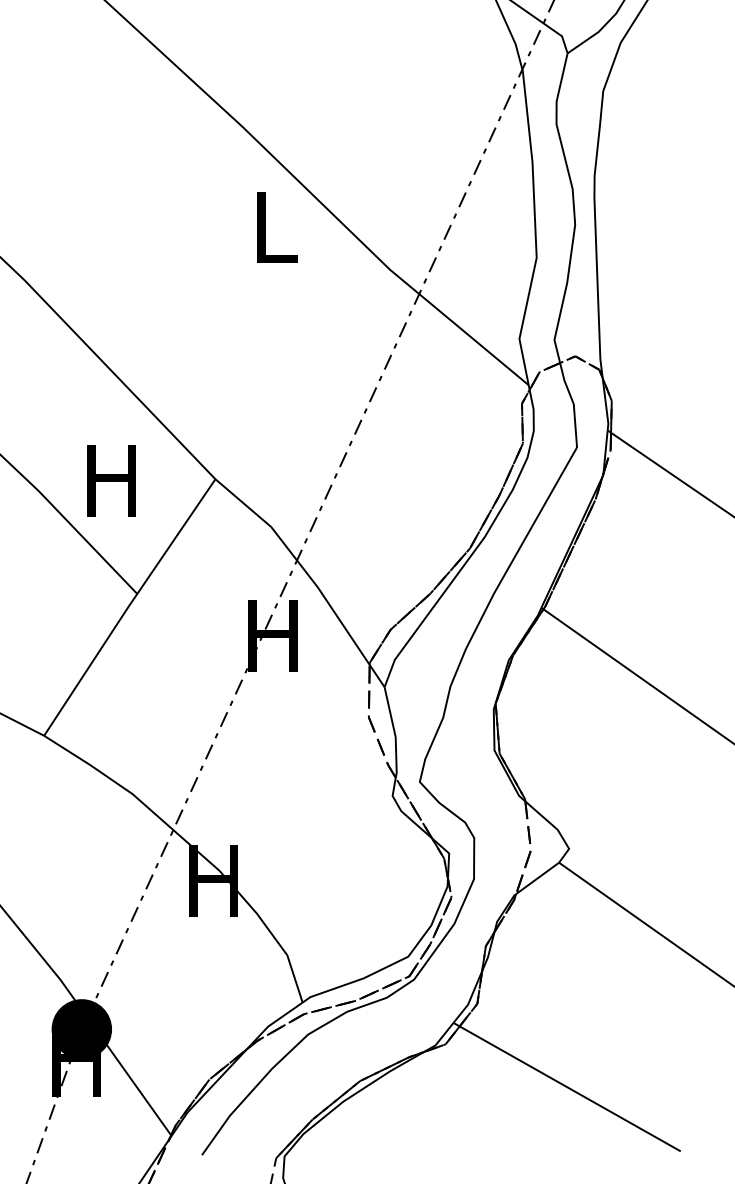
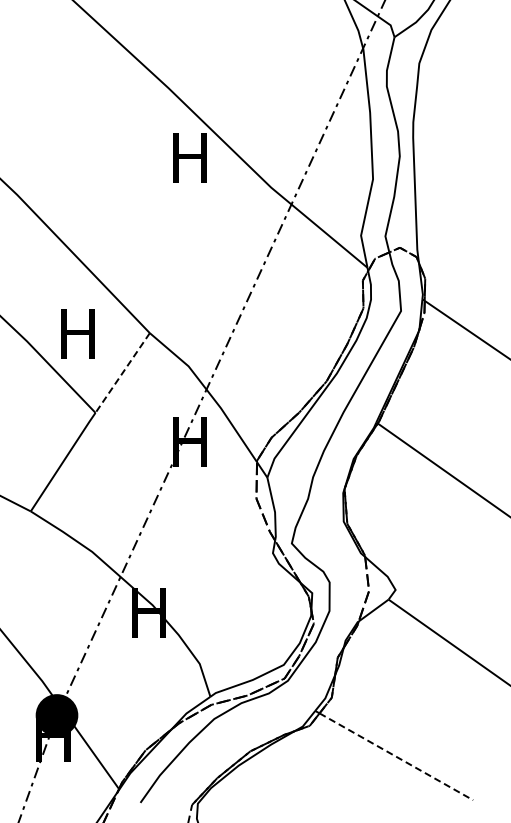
text: (272, 226) -> (189, 157), L -> H
line: (176, 537) -> (122, 373), solid -> dashed
line: (570, 1089) -> (396, 757), solid -> dashed

